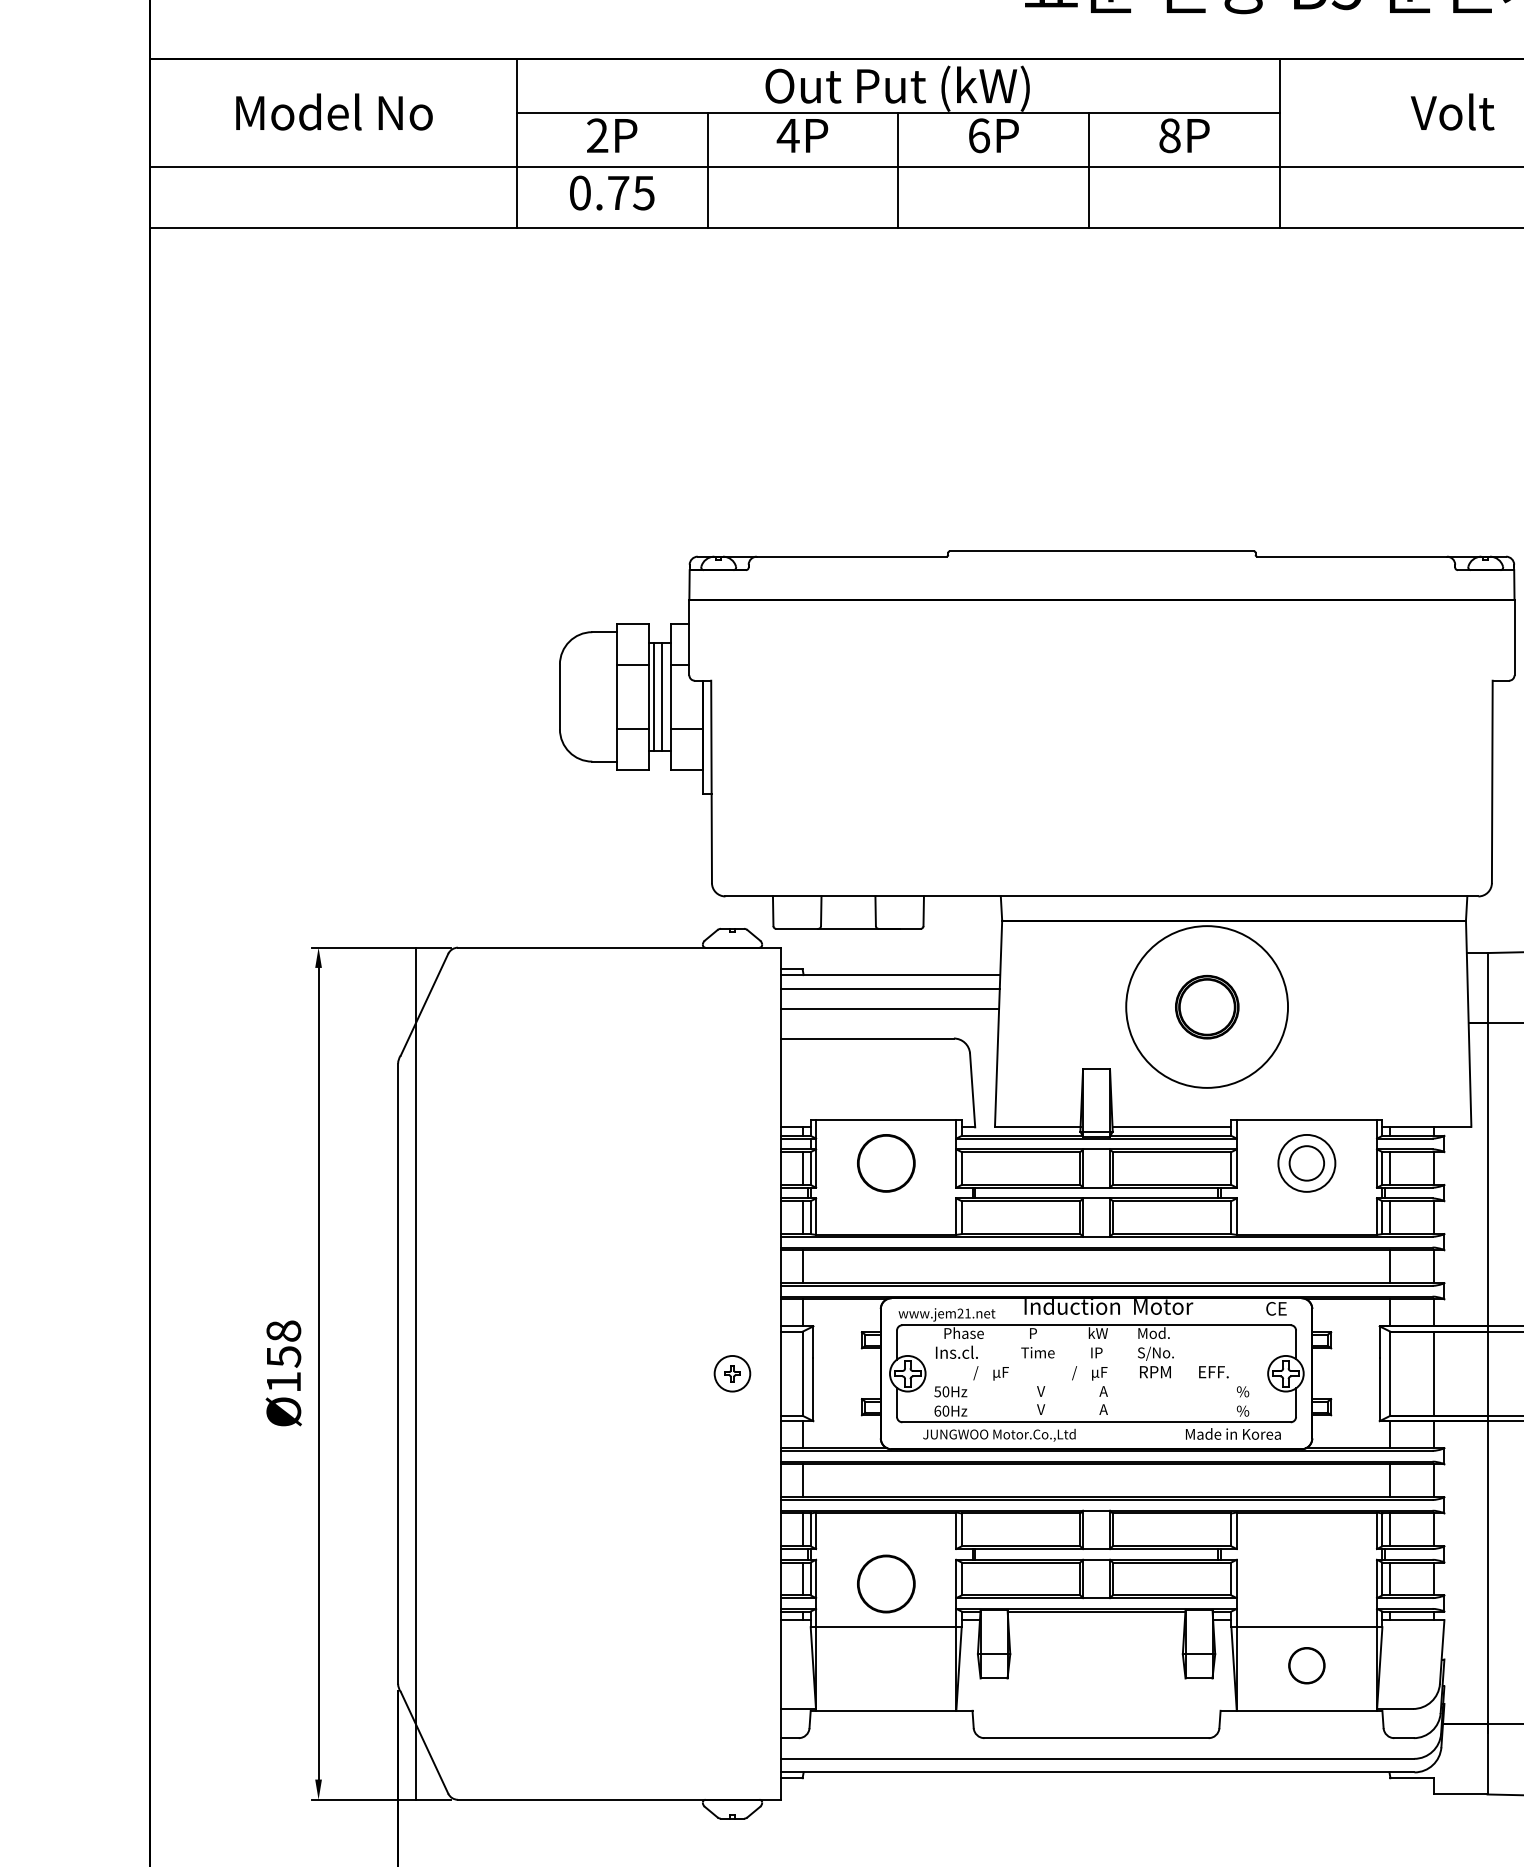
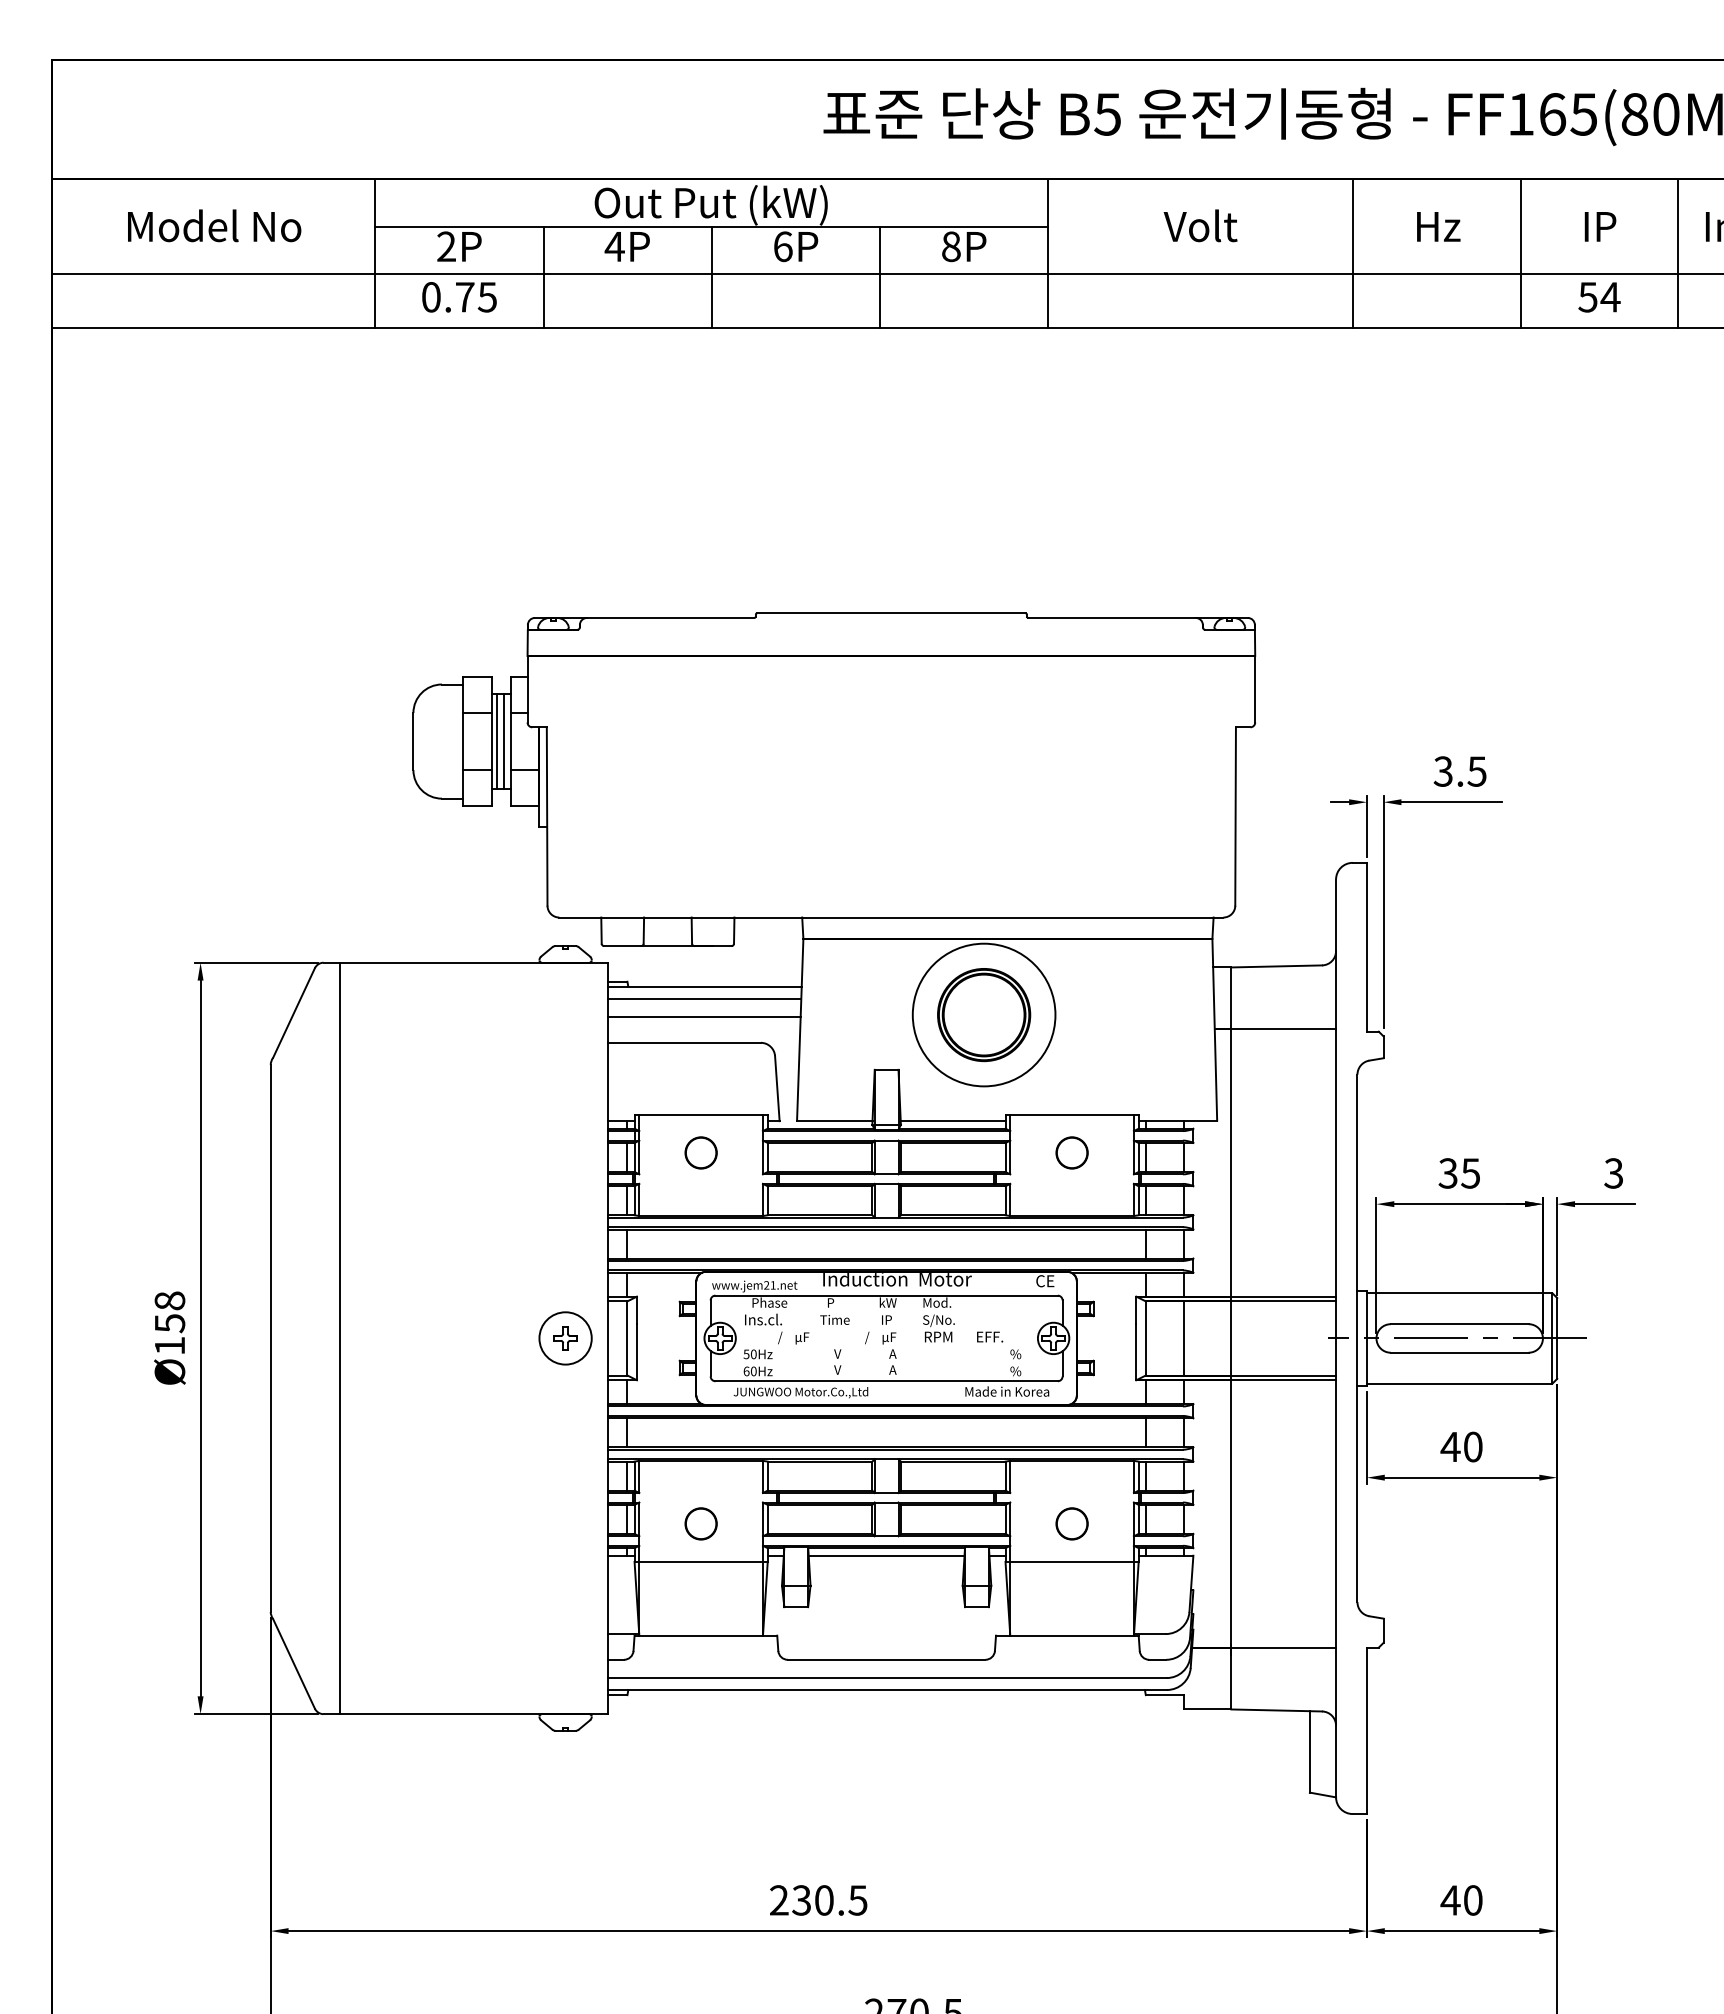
part: (1207, 1007) -> (984, 1015), size x1.67
circle: (885, 1162) -> (700, 1152), size x0.62
circle: (1306, 1162) -> (1071, 1152), size x0.62
line: (416, 1373) -> (339, 1338), moved
part: (732, 1373) -> (565, 1338), size x1.67
circle: (885, 1583) -> (700, 1523), size x0.62
line: (1096, 1619) -> (886, 1555), added
circle: (1306, 1665) -> (1071, 1523), moved

